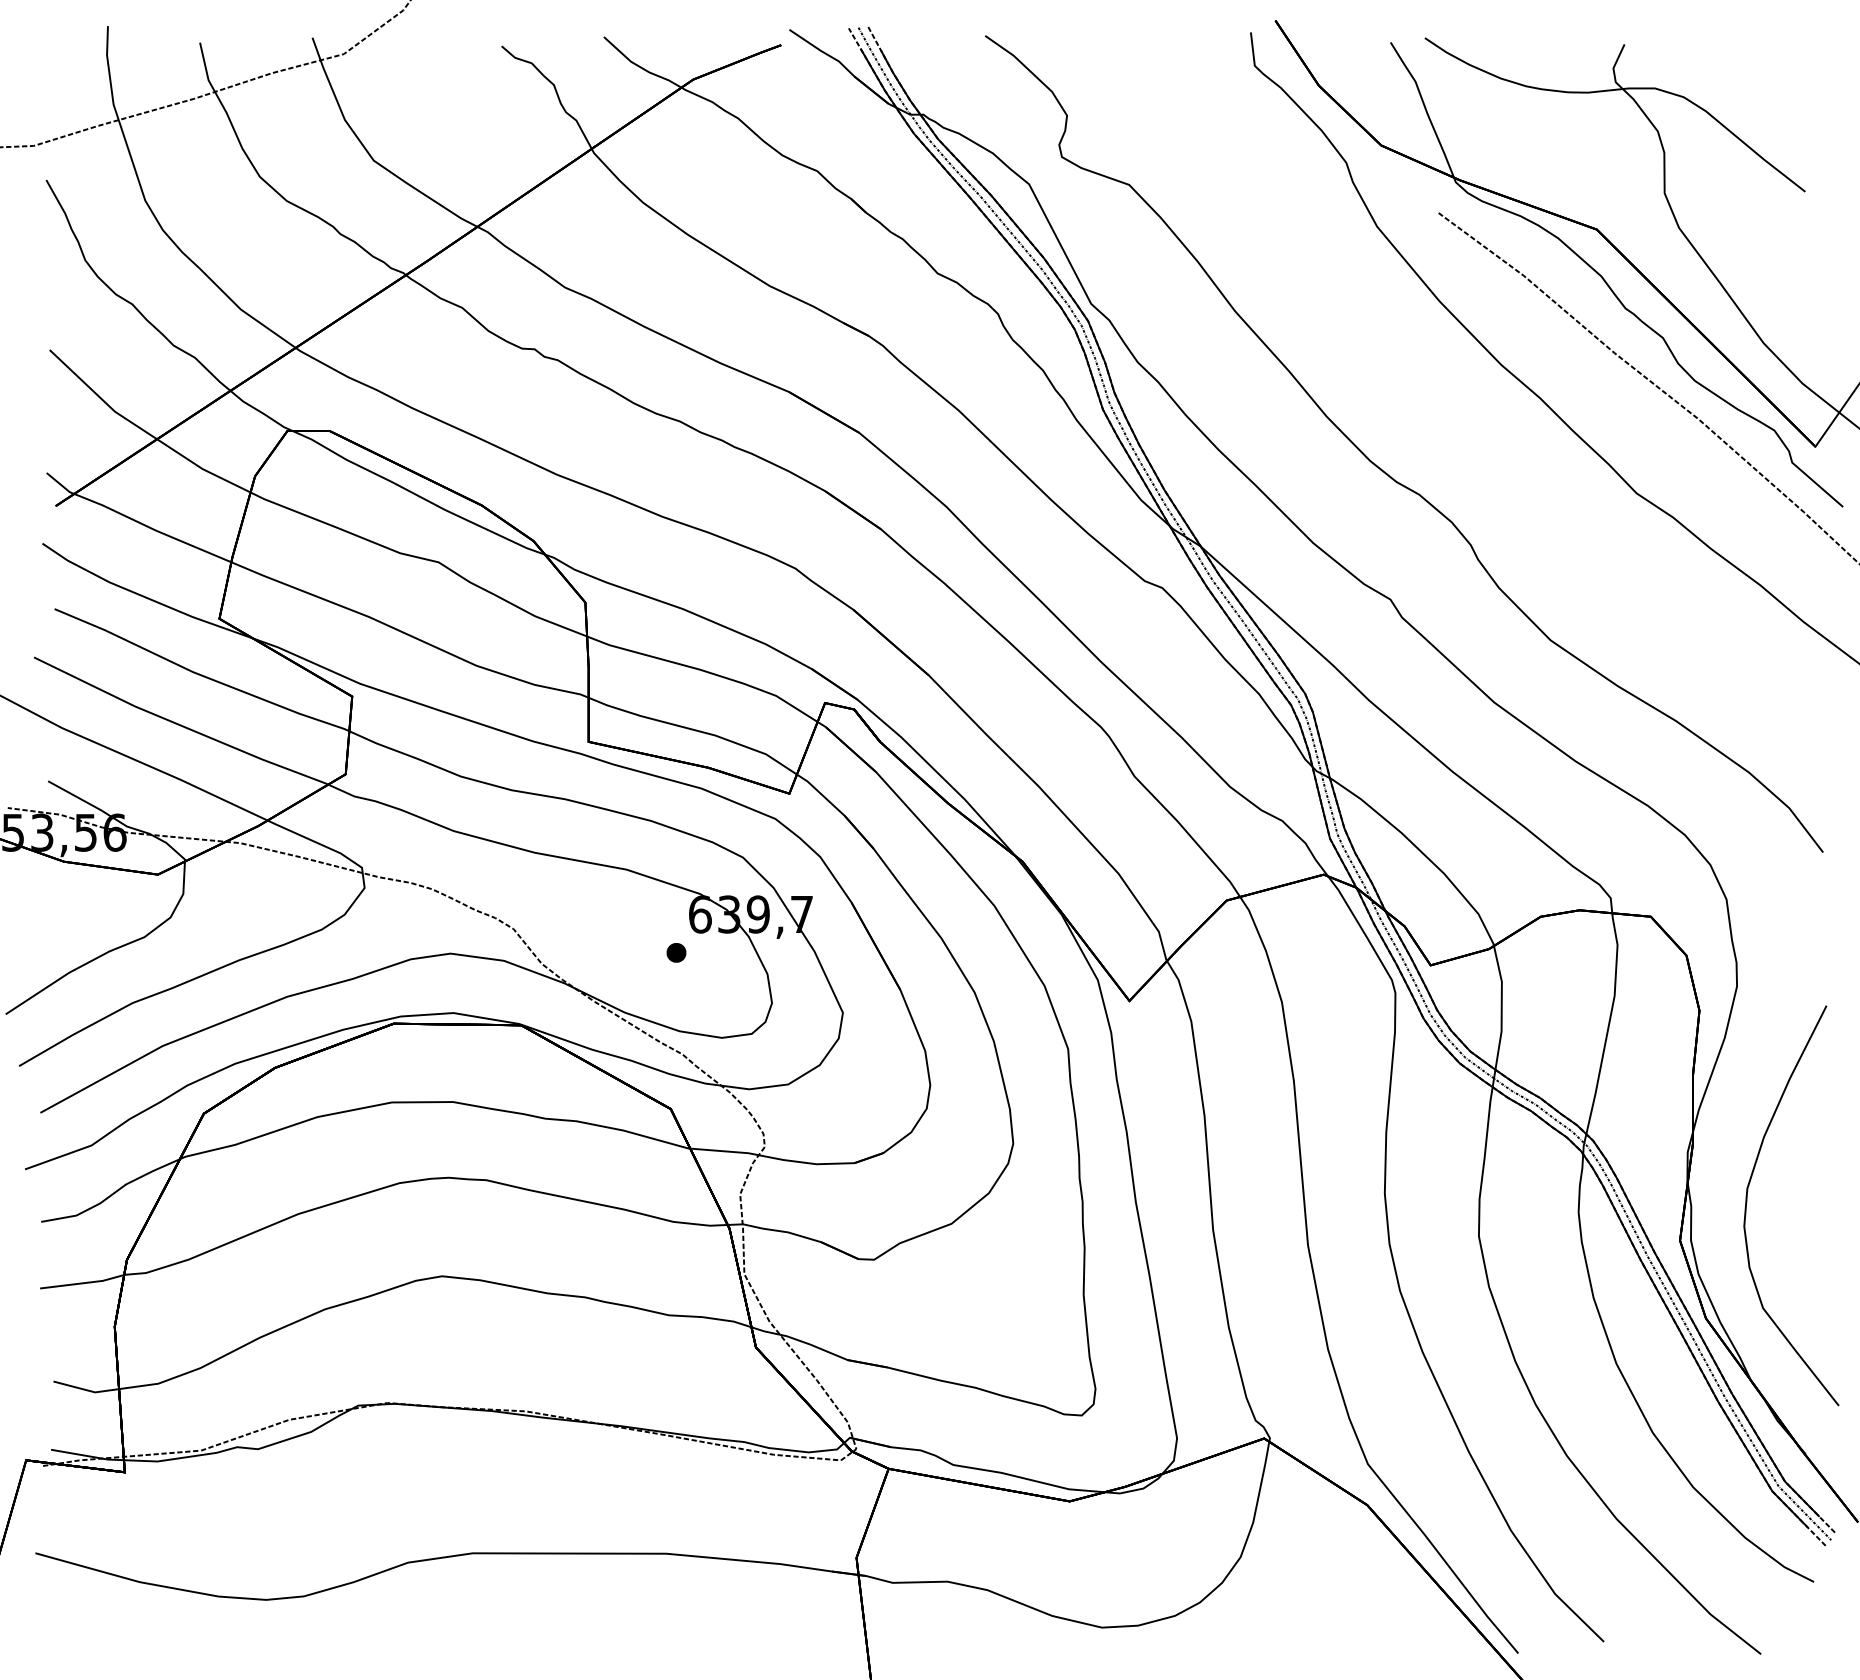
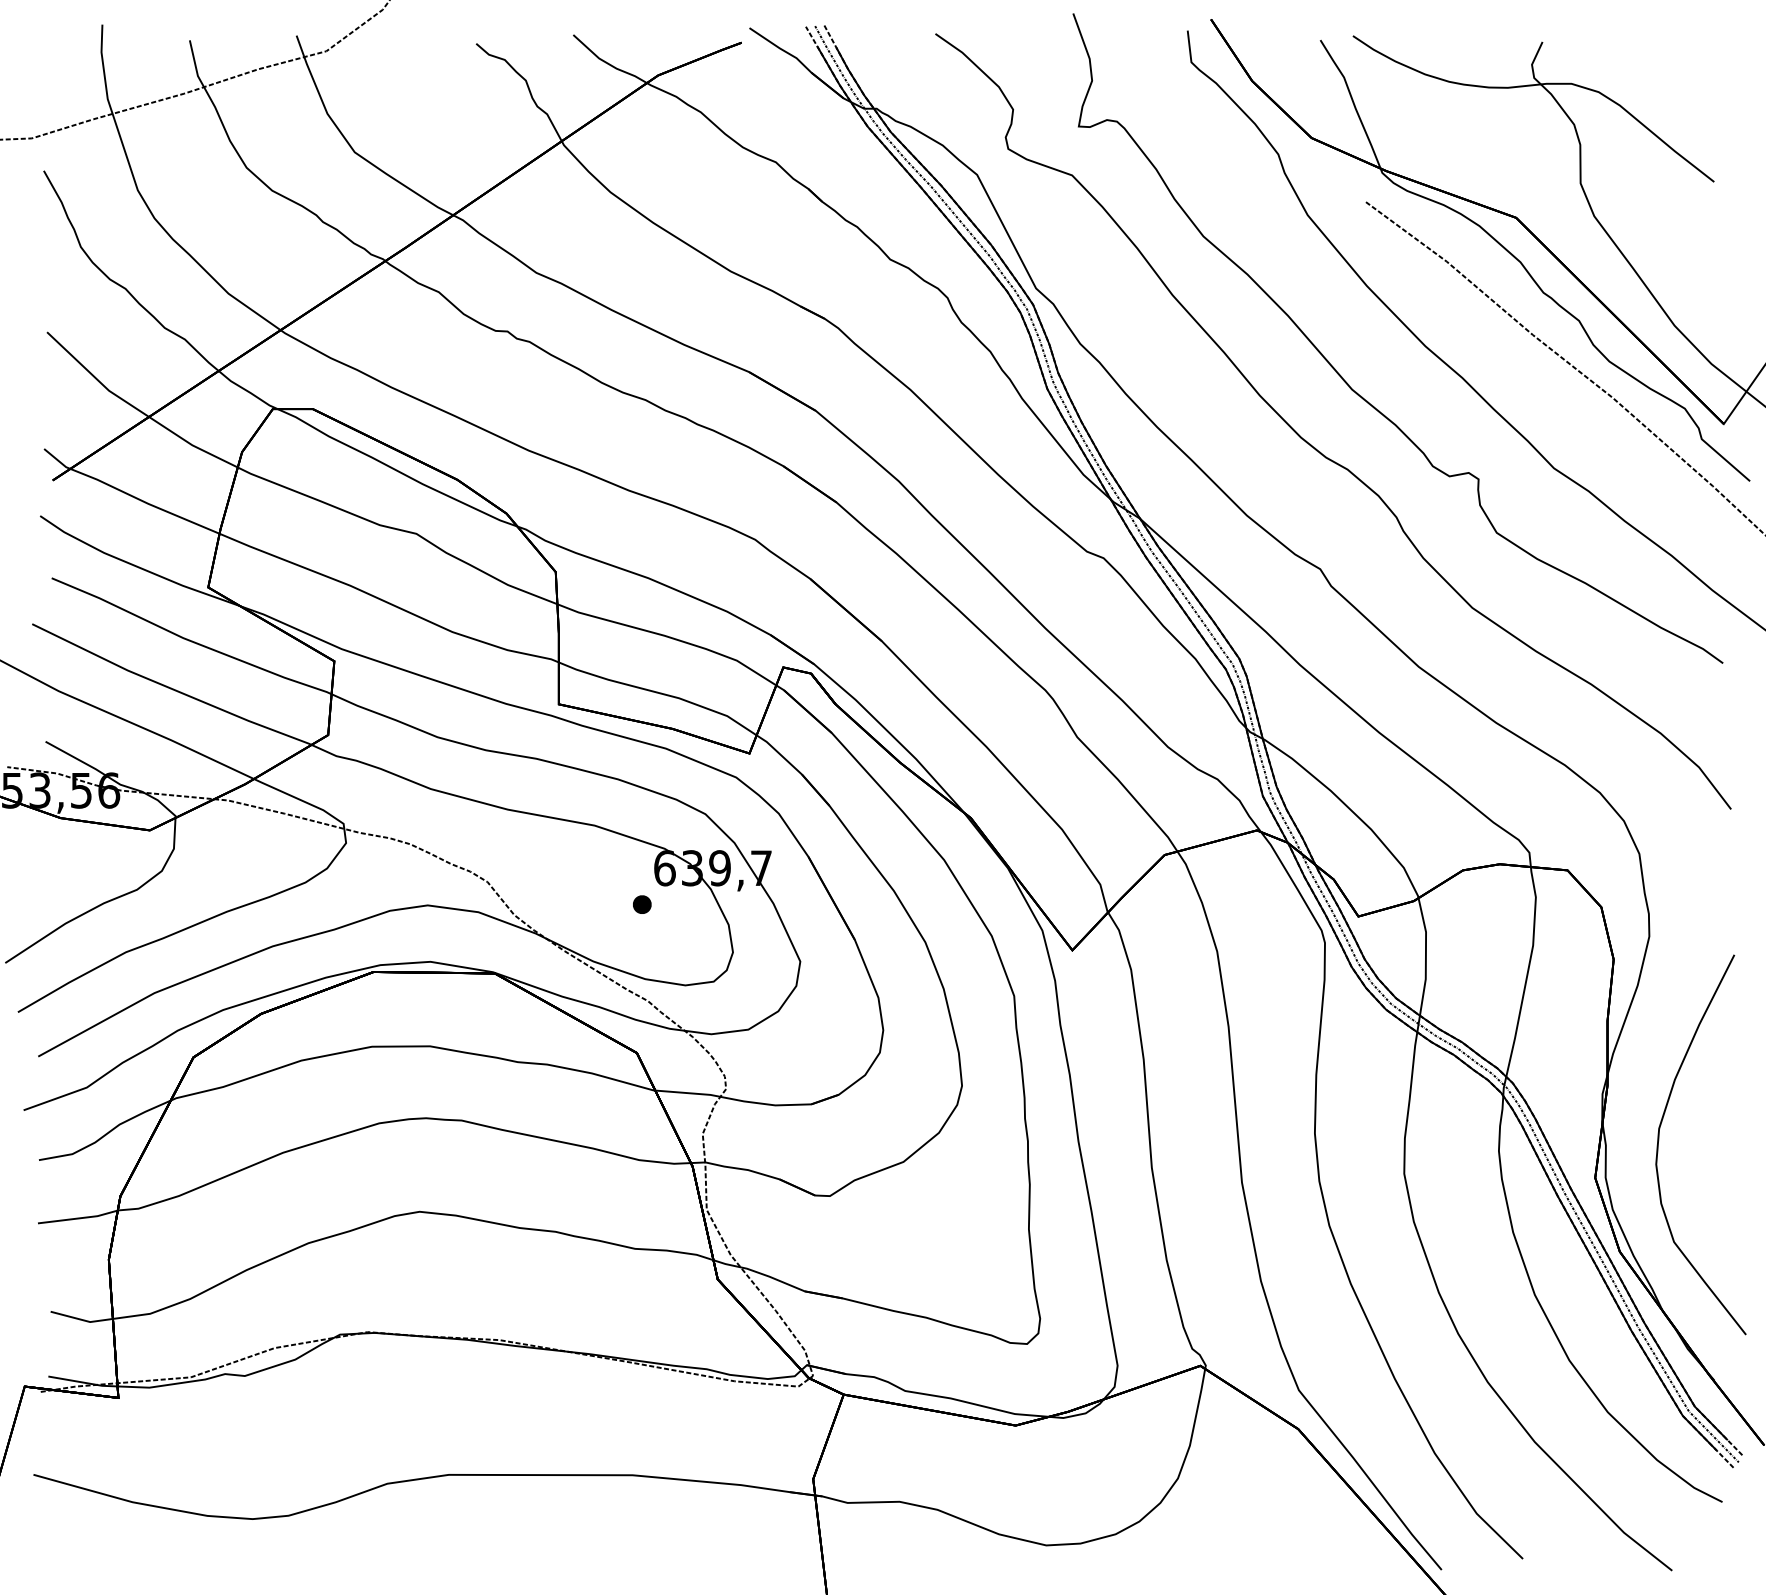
part: (1420, 404) -> (1348, 383), added

